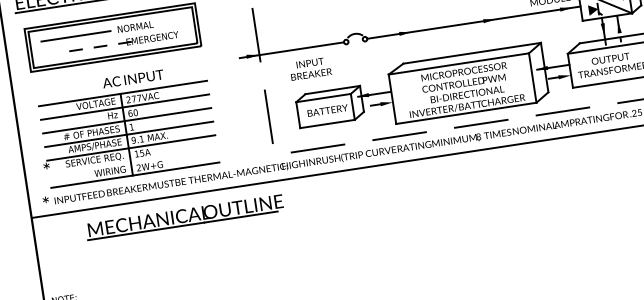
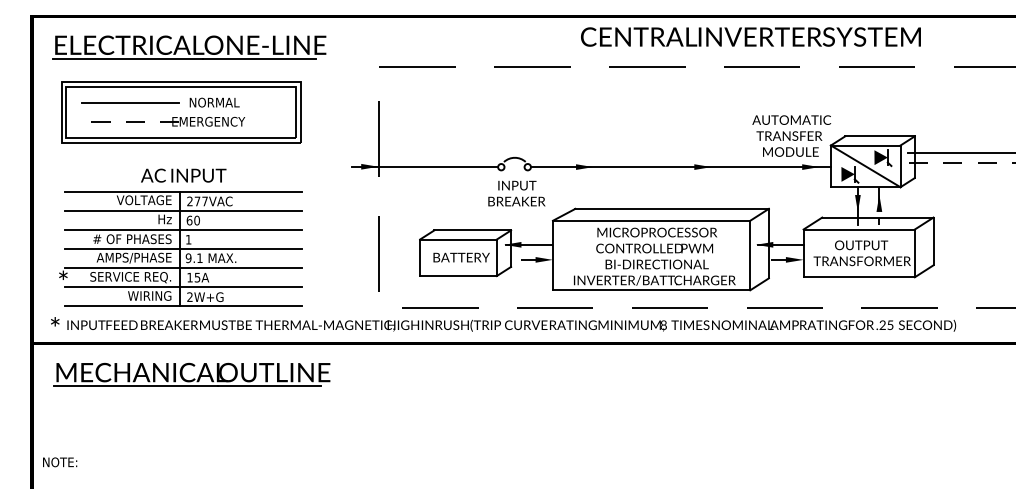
part: (123, 42) -> (168, 121), moved
text: (310, 68) -> (516, 193), moved
text: (133, 78) -> (183, 175), moved
line: (133, 161) -> (183, 287), added
part: (184, 217) -> (191, 374), moved

